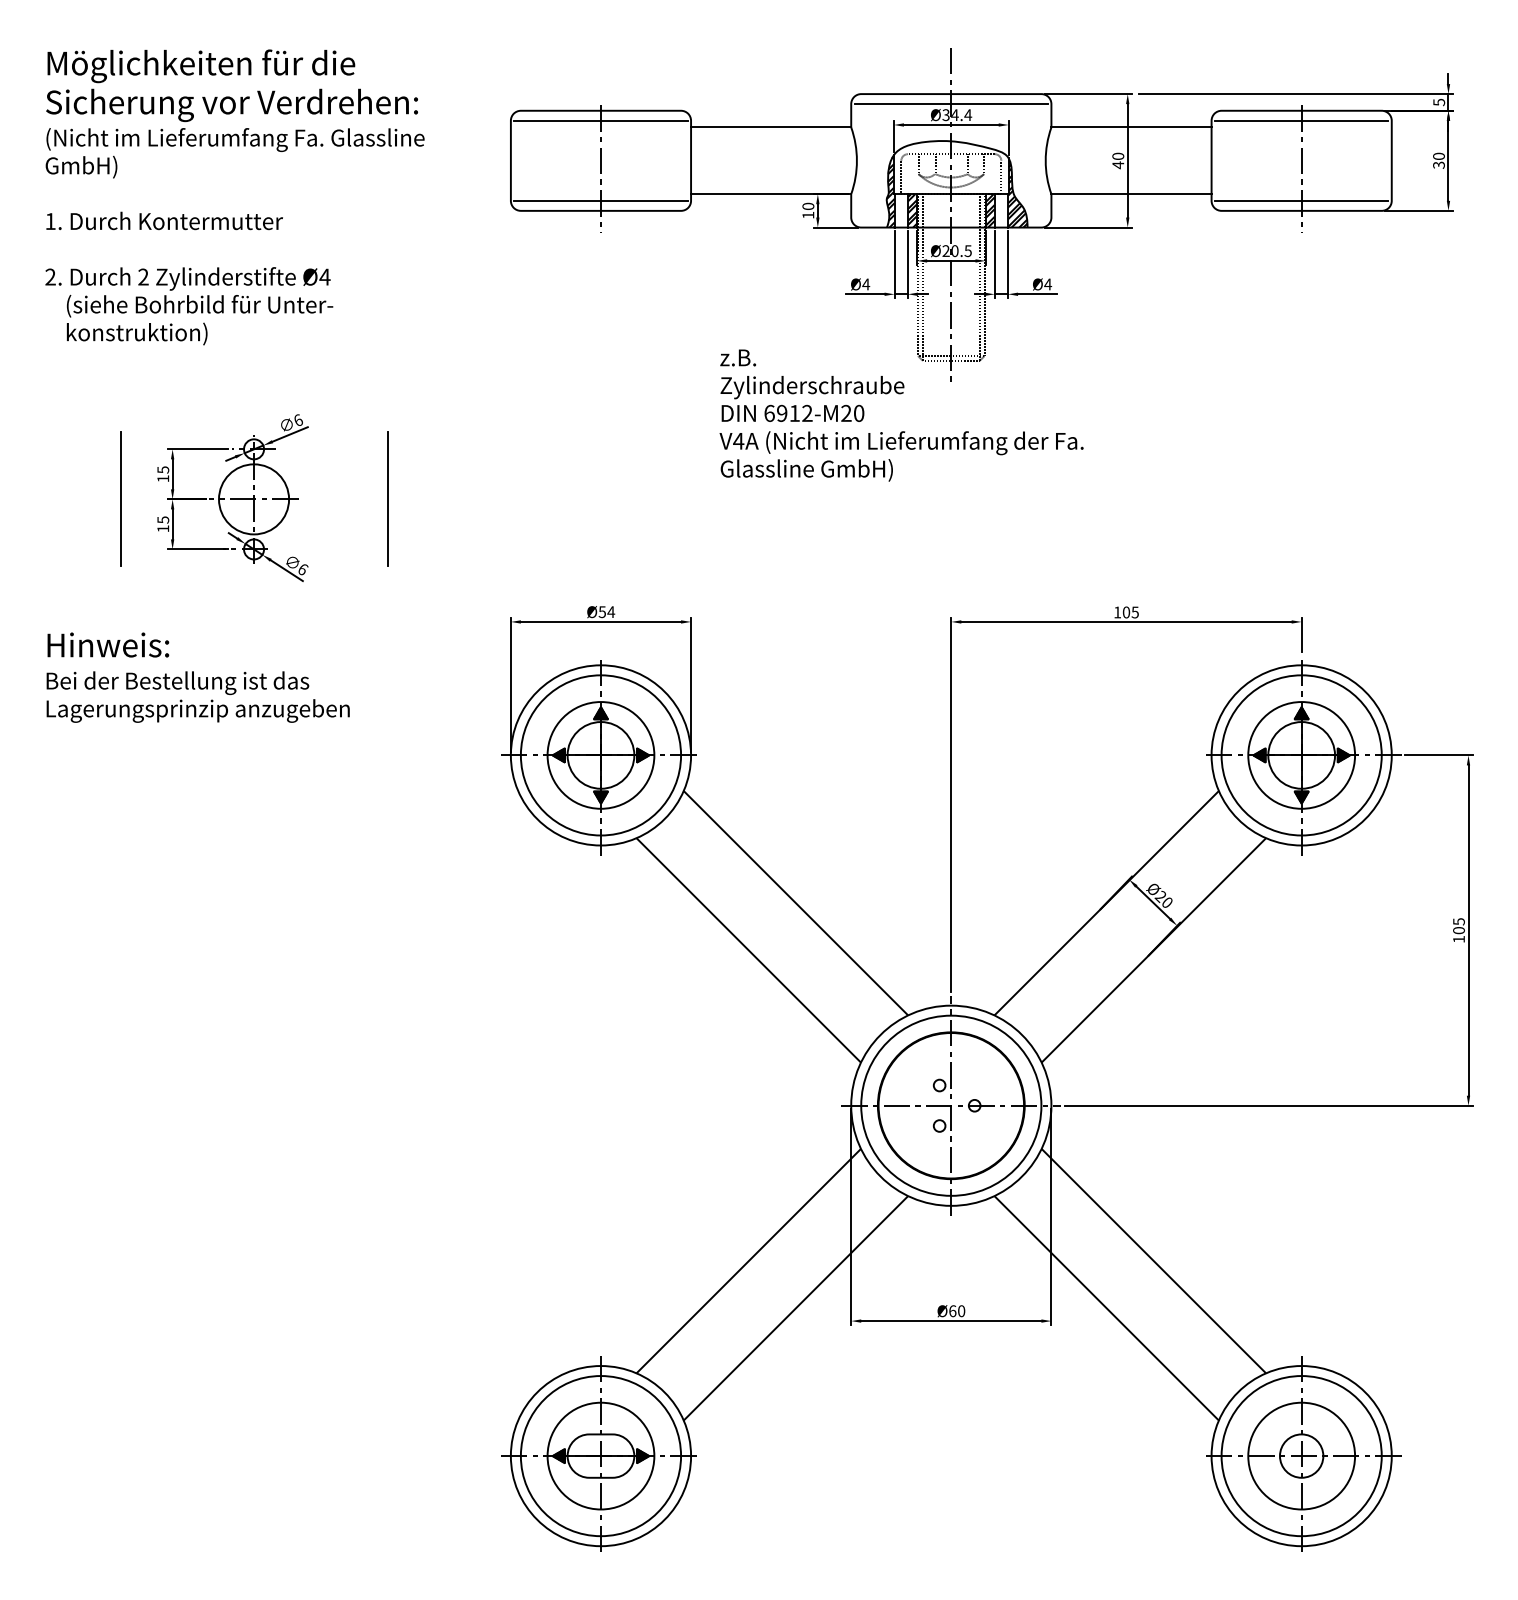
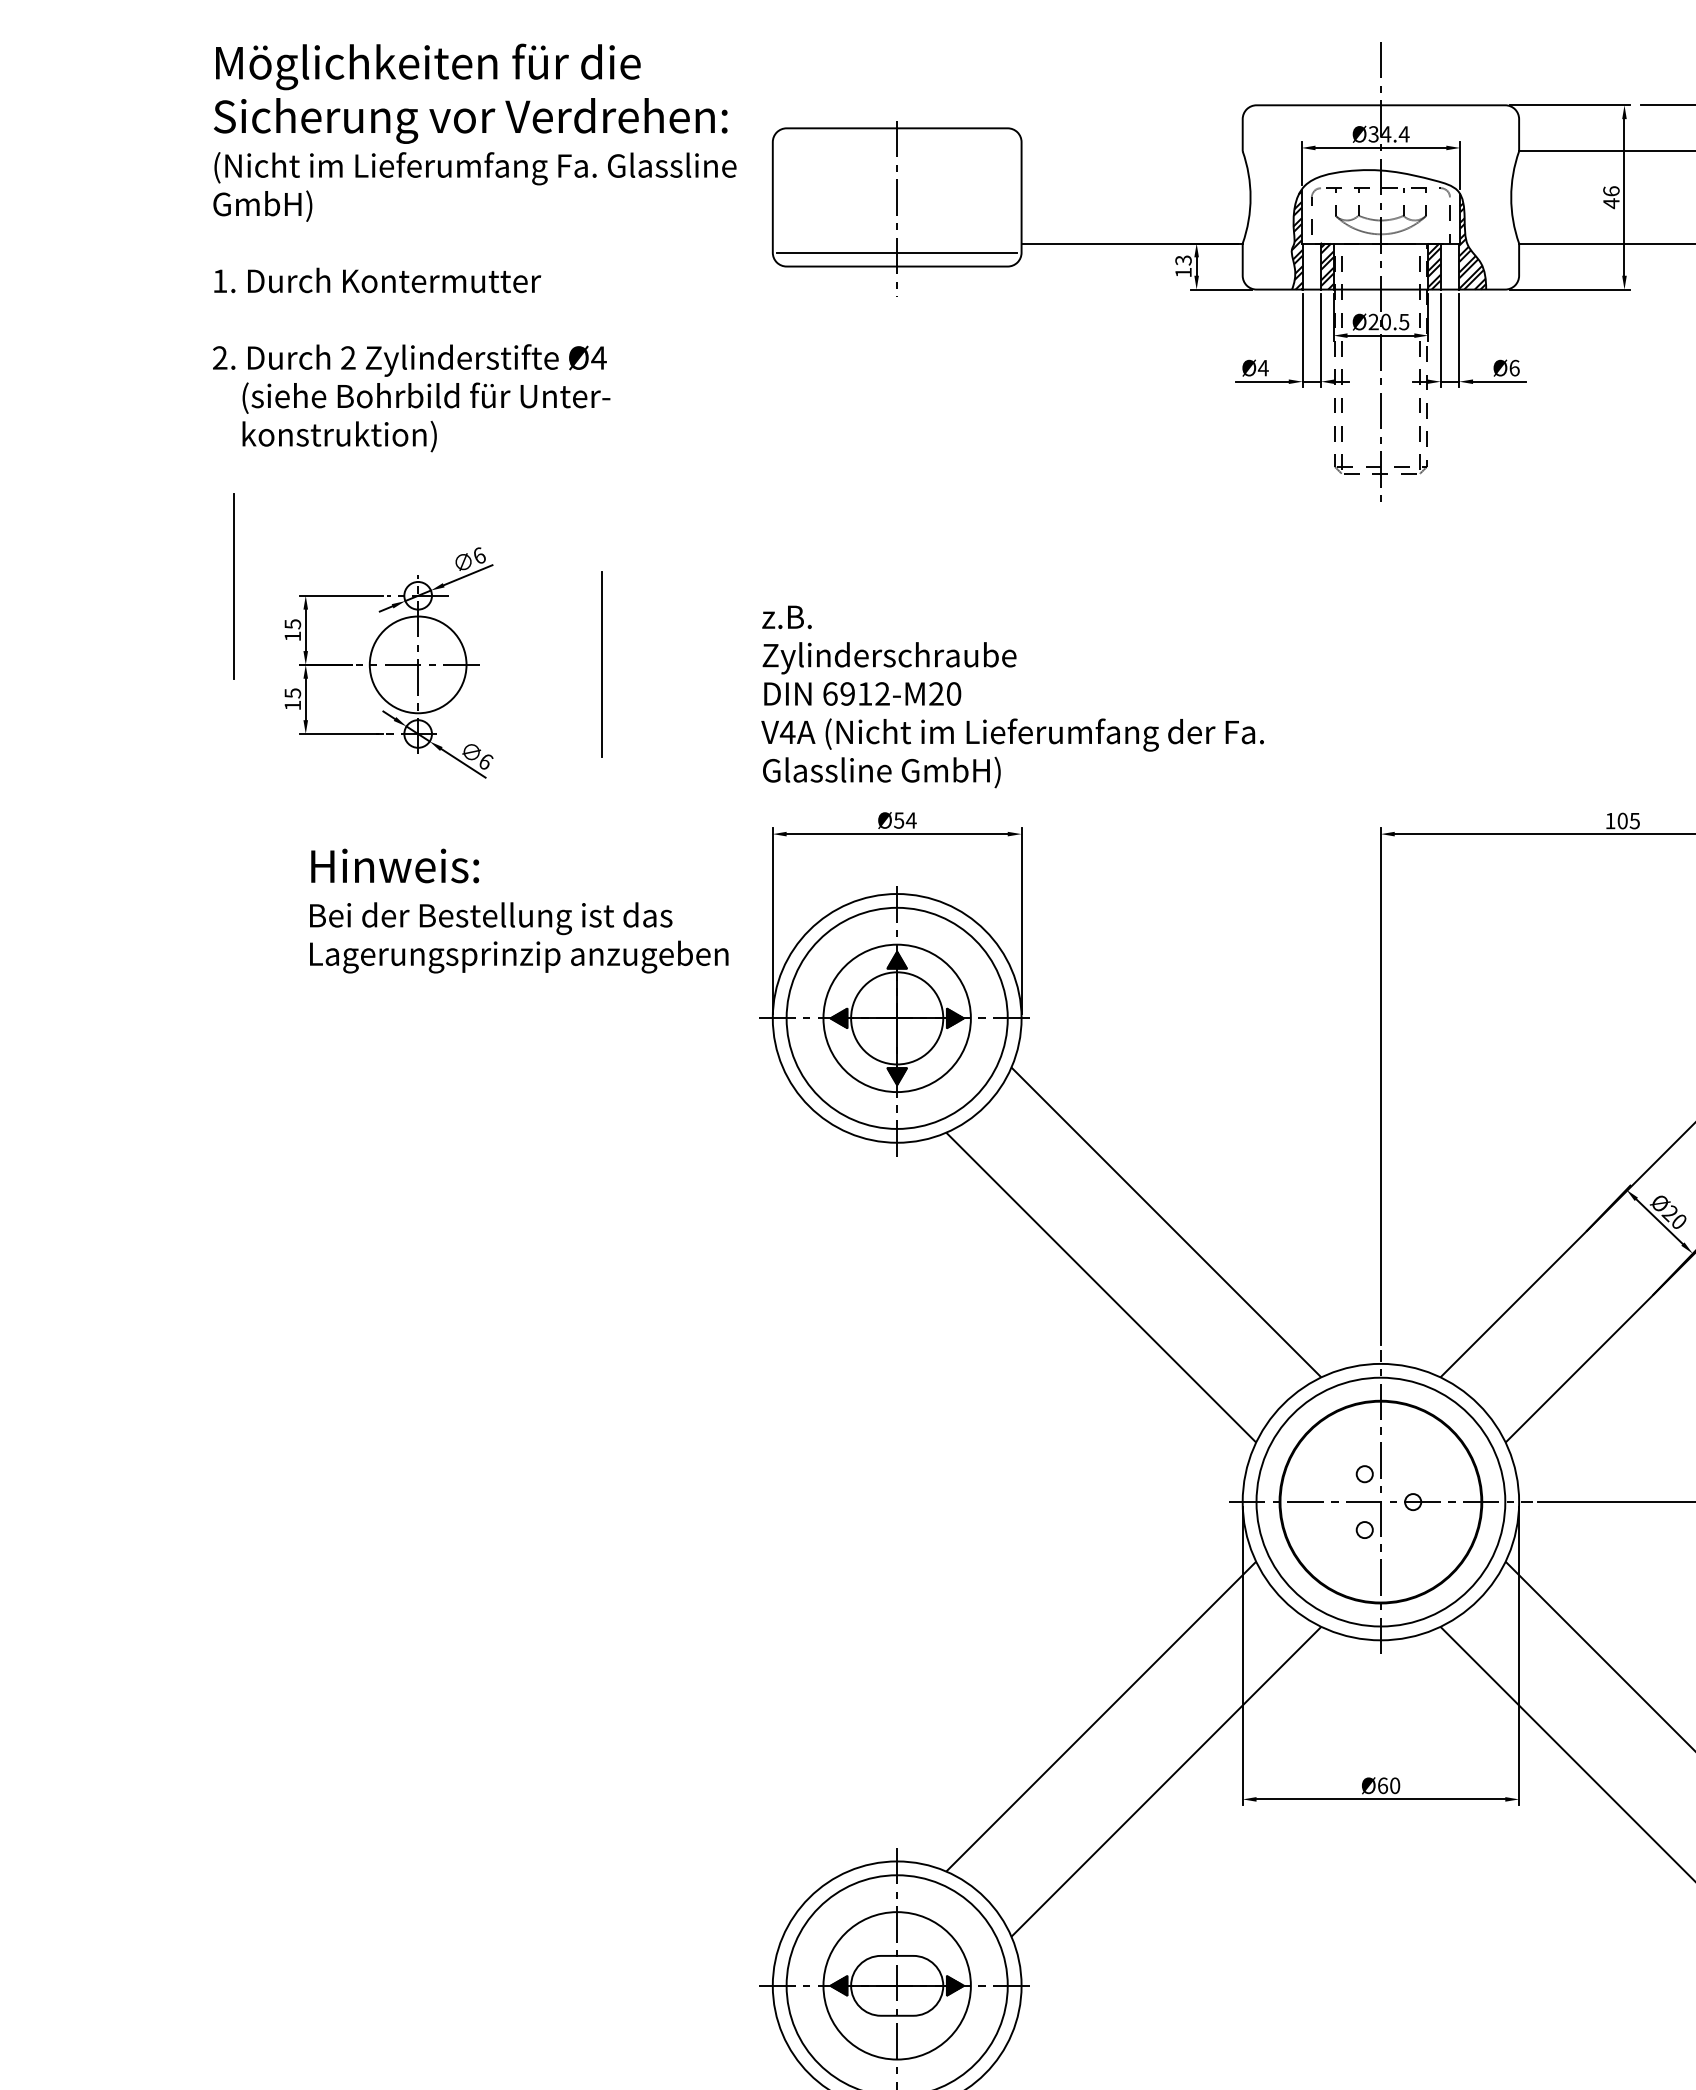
line: (951, 104) -> (1381, 119), removed
line: (600, 120) -> (896, 141), removed
line: (771, 127) -> (1132, 151), removed
text: (1117, 155) -> (1610, 190), 40 -> 46
text: (234, 197) -> (474, 248), moved
text: (808, 206) -> (1183, 260), 10 -> 13
text: (1048, 284) -> (1515, 368), Ø4 -> Ø6
text: (901, 415) -> (1012, 696), moved
line: (120, 498) -> (233, 584), moved
text: (197, 677) -> (518, 910), moved

